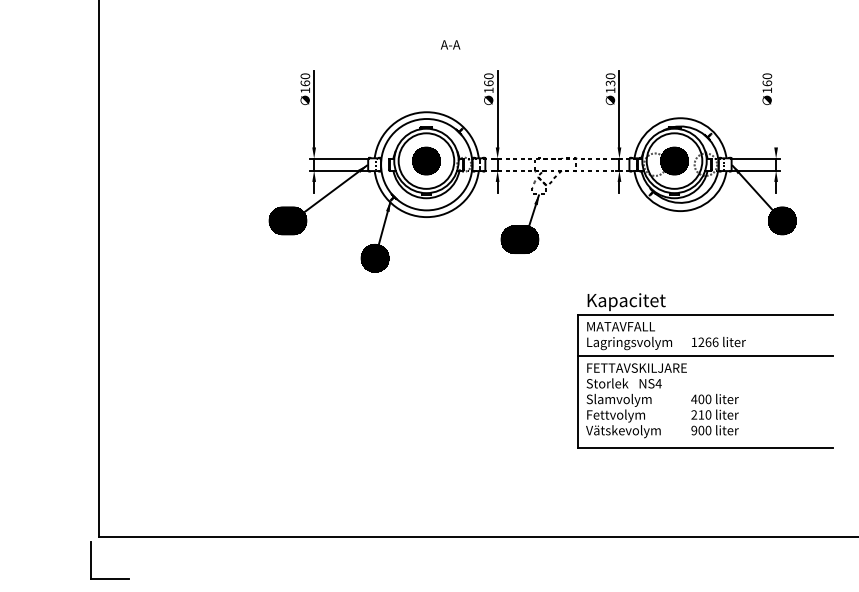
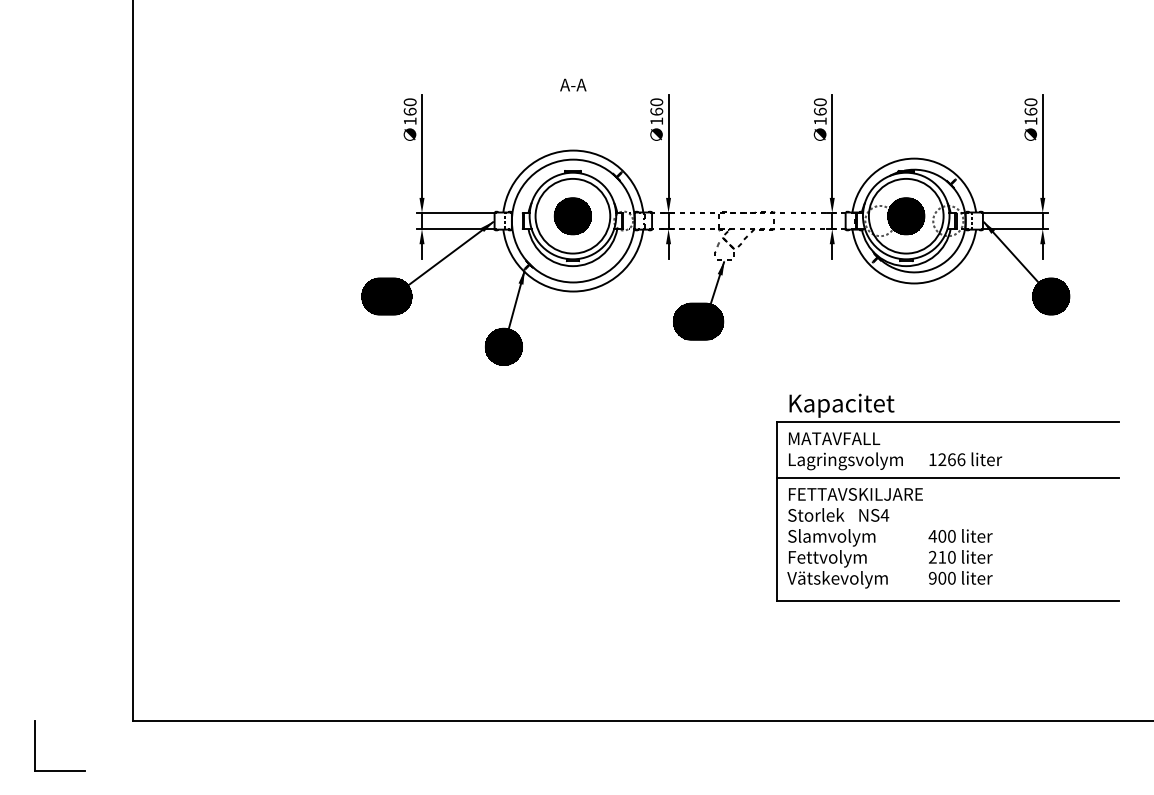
text: (450, 44) -> (573, 84), moved
text: (609, 83) -> (819, 111), 130 -> 160
line: (775, 108) -> (1042, 145), added
part: (92, 560) -> (35, 745), moved

